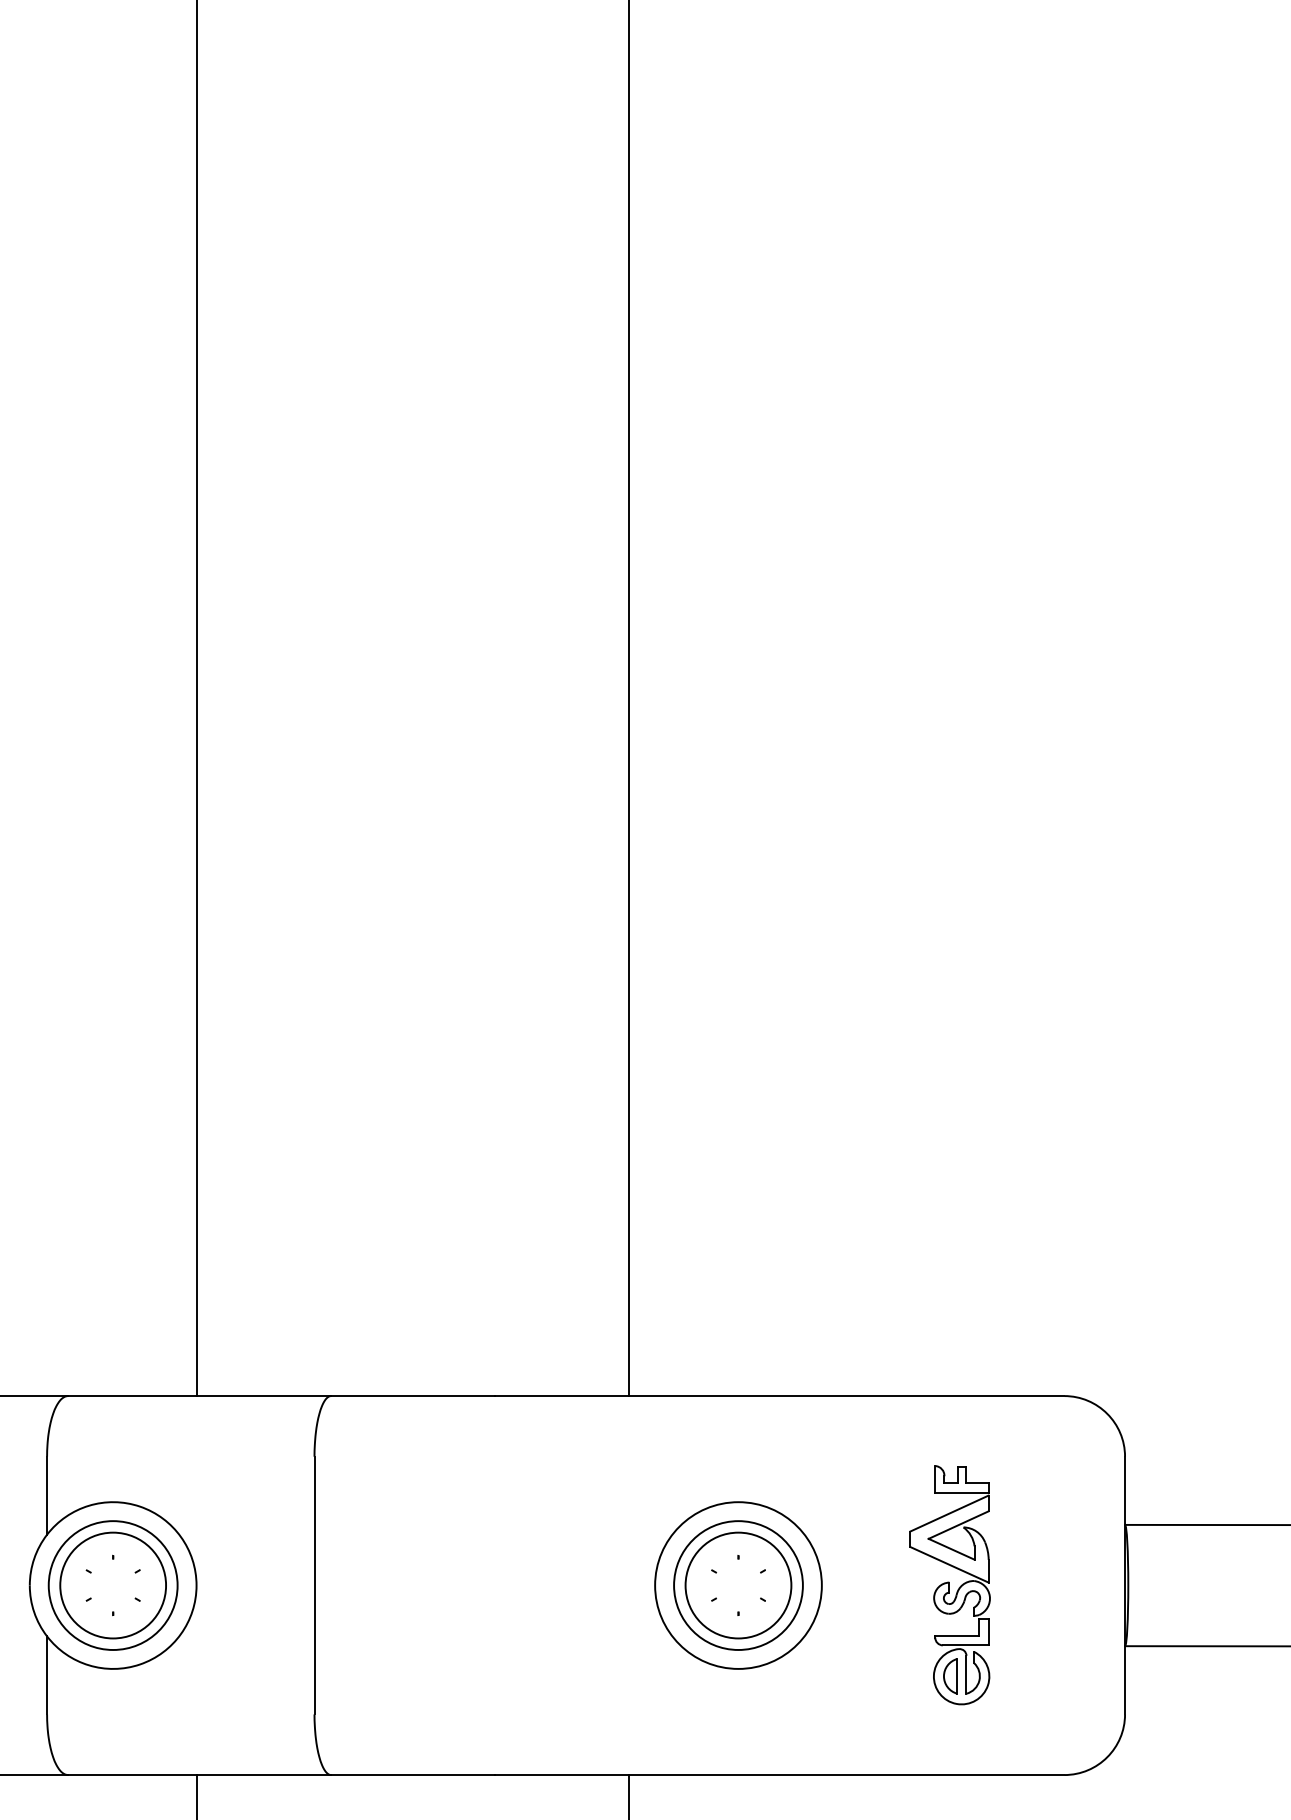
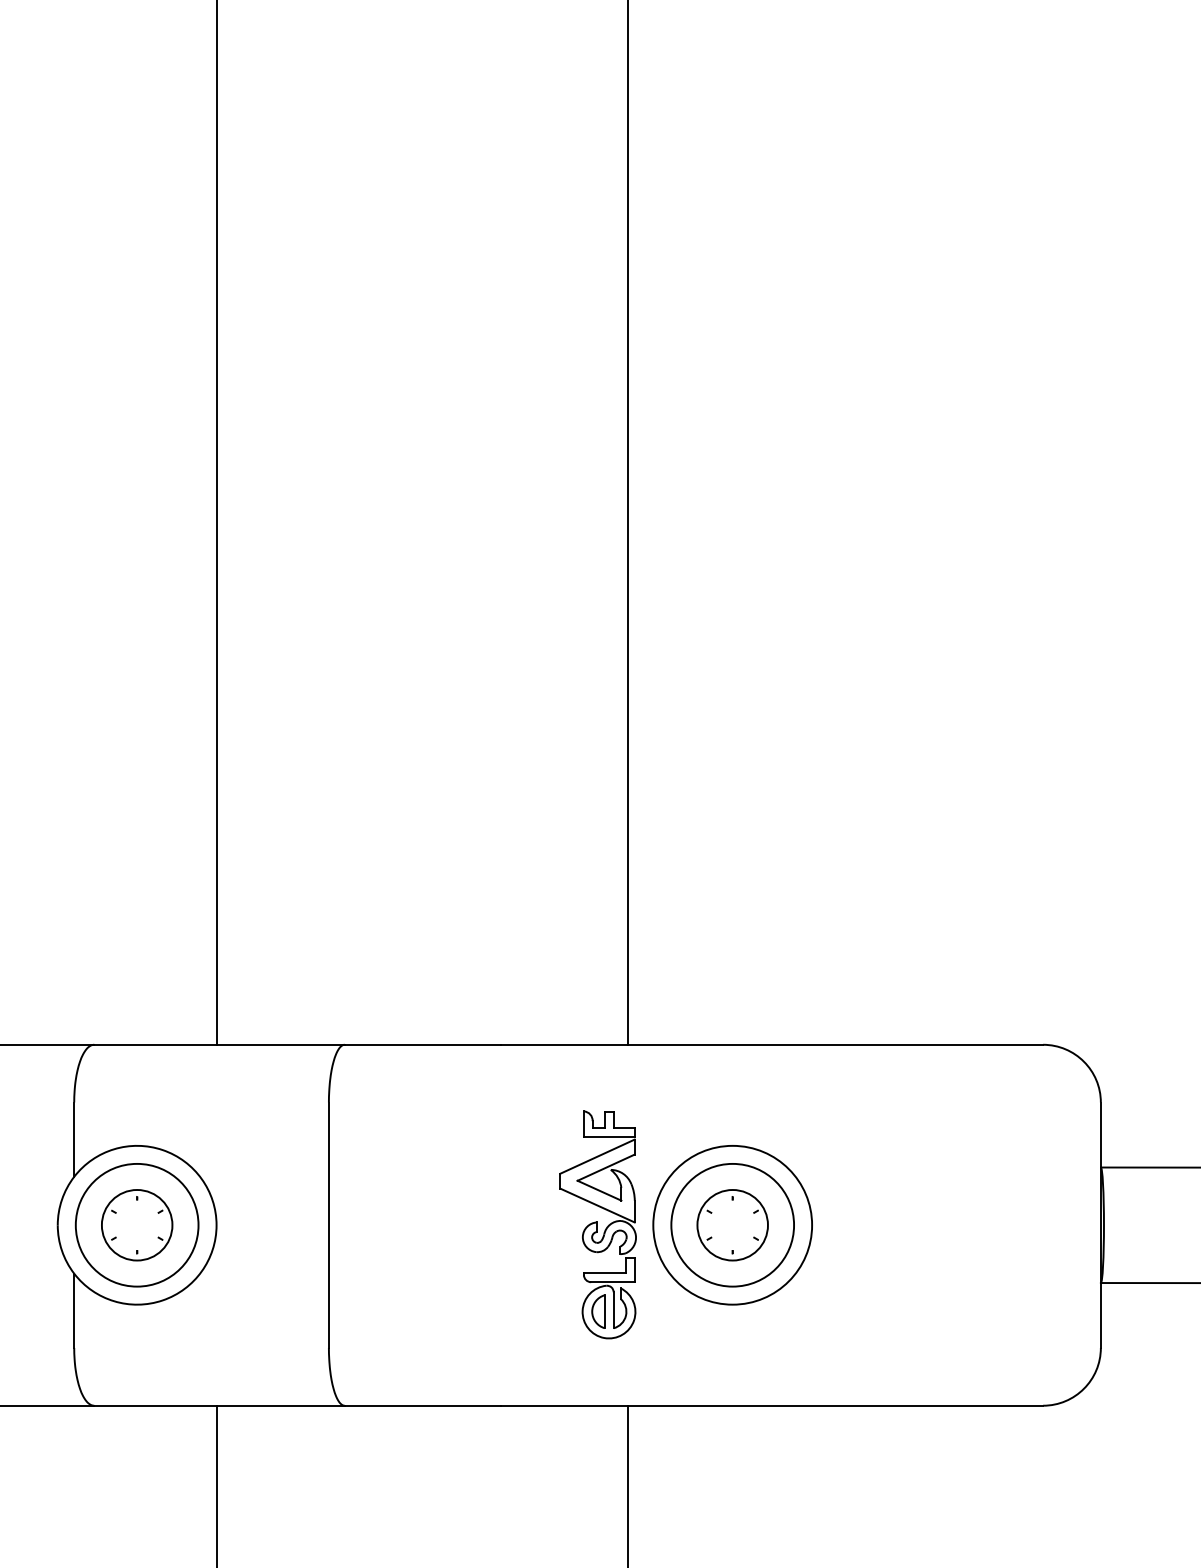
circle: (113, 1585) -> (137, 1225), size x0.7
circle: (738, 1585) -> (732, 1225), size x0.7
part: (949, 1585) -> (597, 1225), moved

